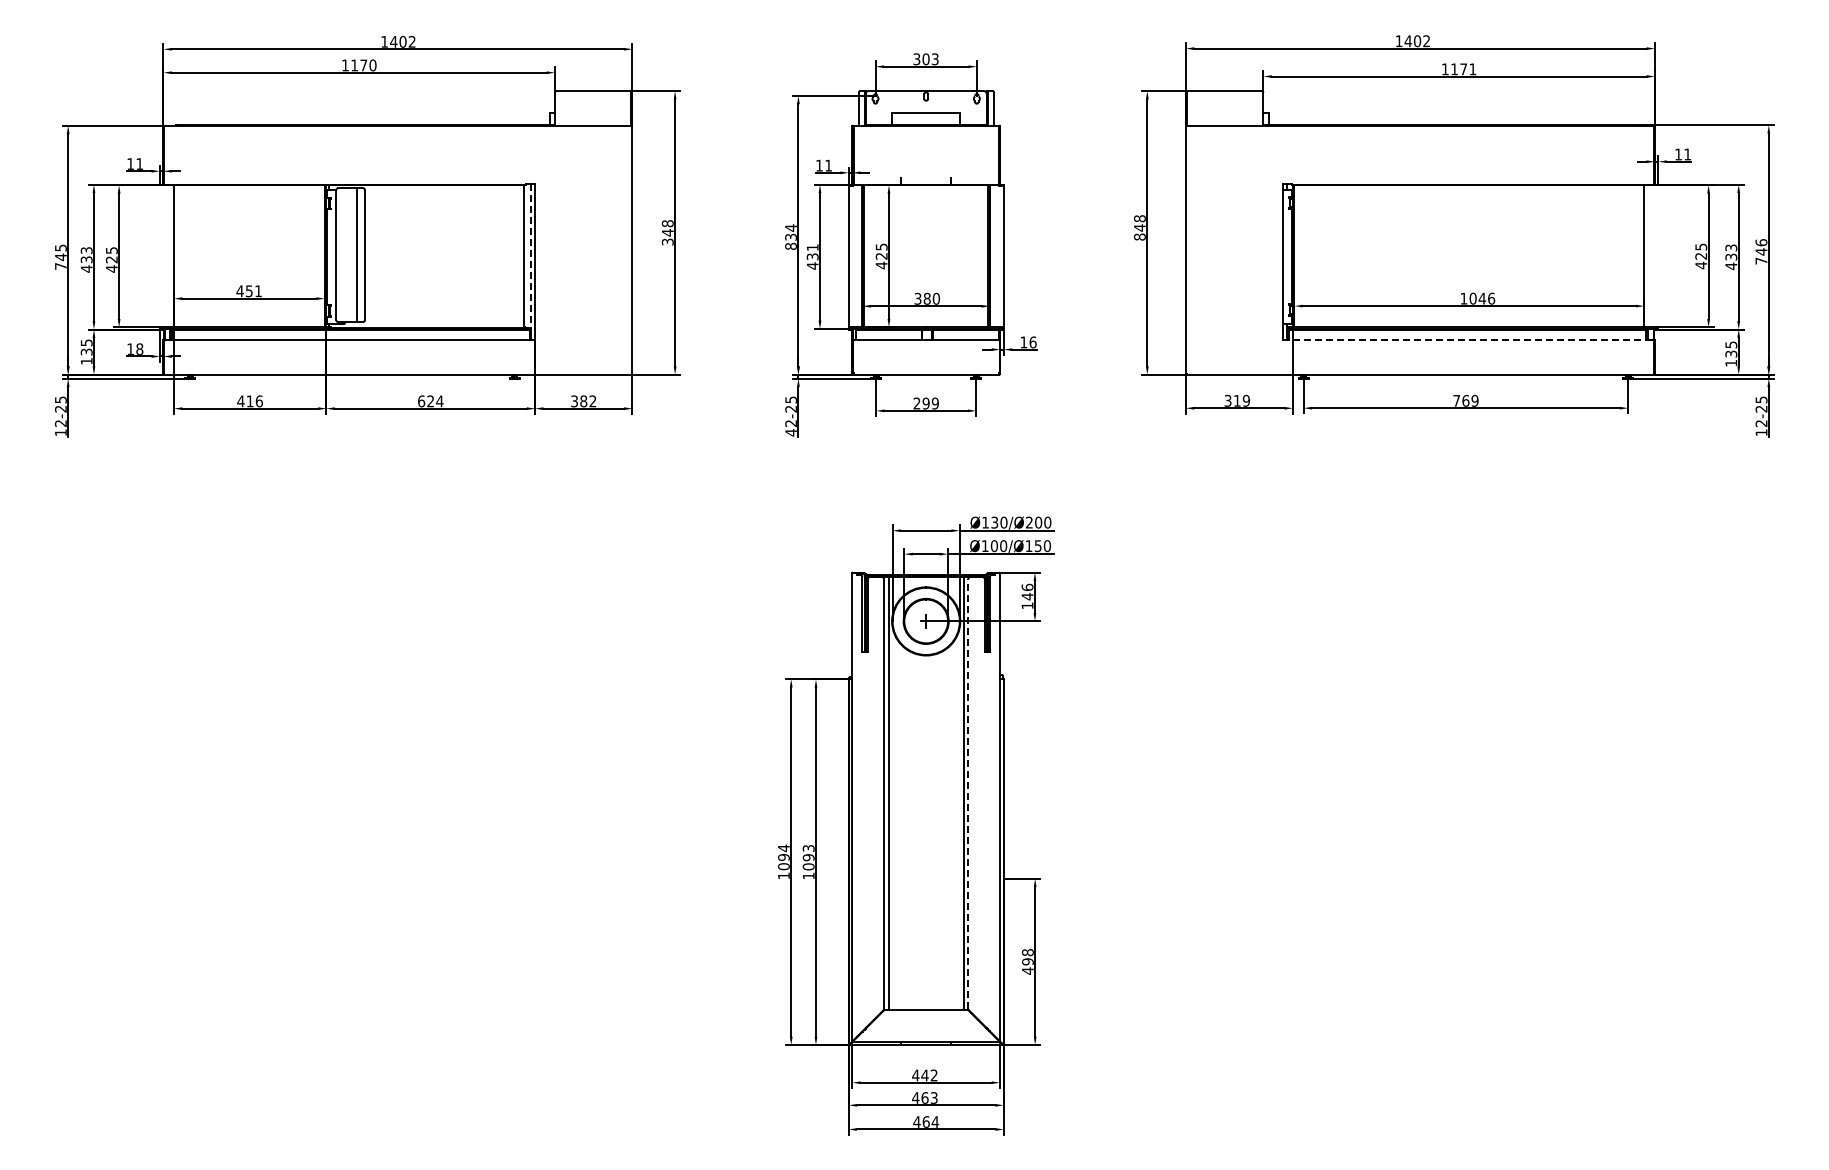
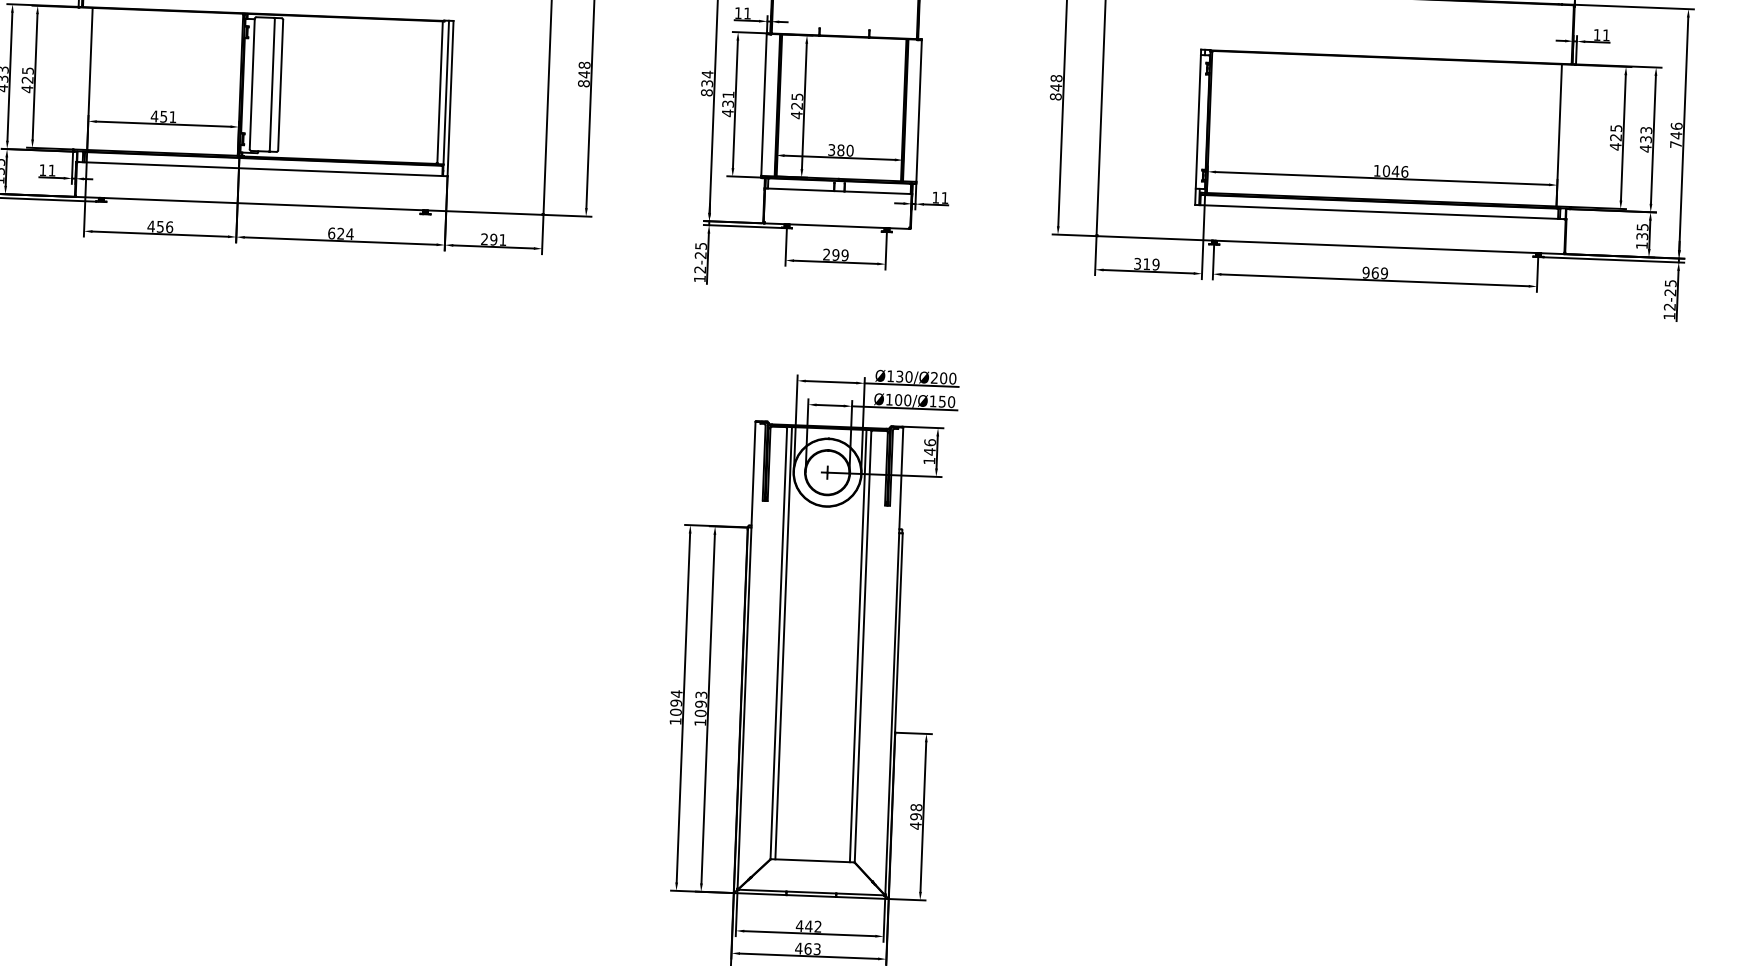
text: (667, 241) -> (583, 83), 348 -> 848
line: (530, 256) -> (446, 92), dashed -> solid
line: (1467, 339) -> (1379, 211), dashed -> solid
text: (1032, 342) -> (944, 198), 16 -> 11
text: (139, 348) -> (51, 169), 18 -> 11
text: (1456, 400) -> (1365, 272), 769 -> 969
text: (249, 401) -> (159, 226), 416 -> 456
text: (583, 401) -> (493, 239), 382 -> 291
text: (790, 432) -> (699, 278), 42-25 -> 12-25
line: (968, 794) -> (863, 647), dashed -> solid

